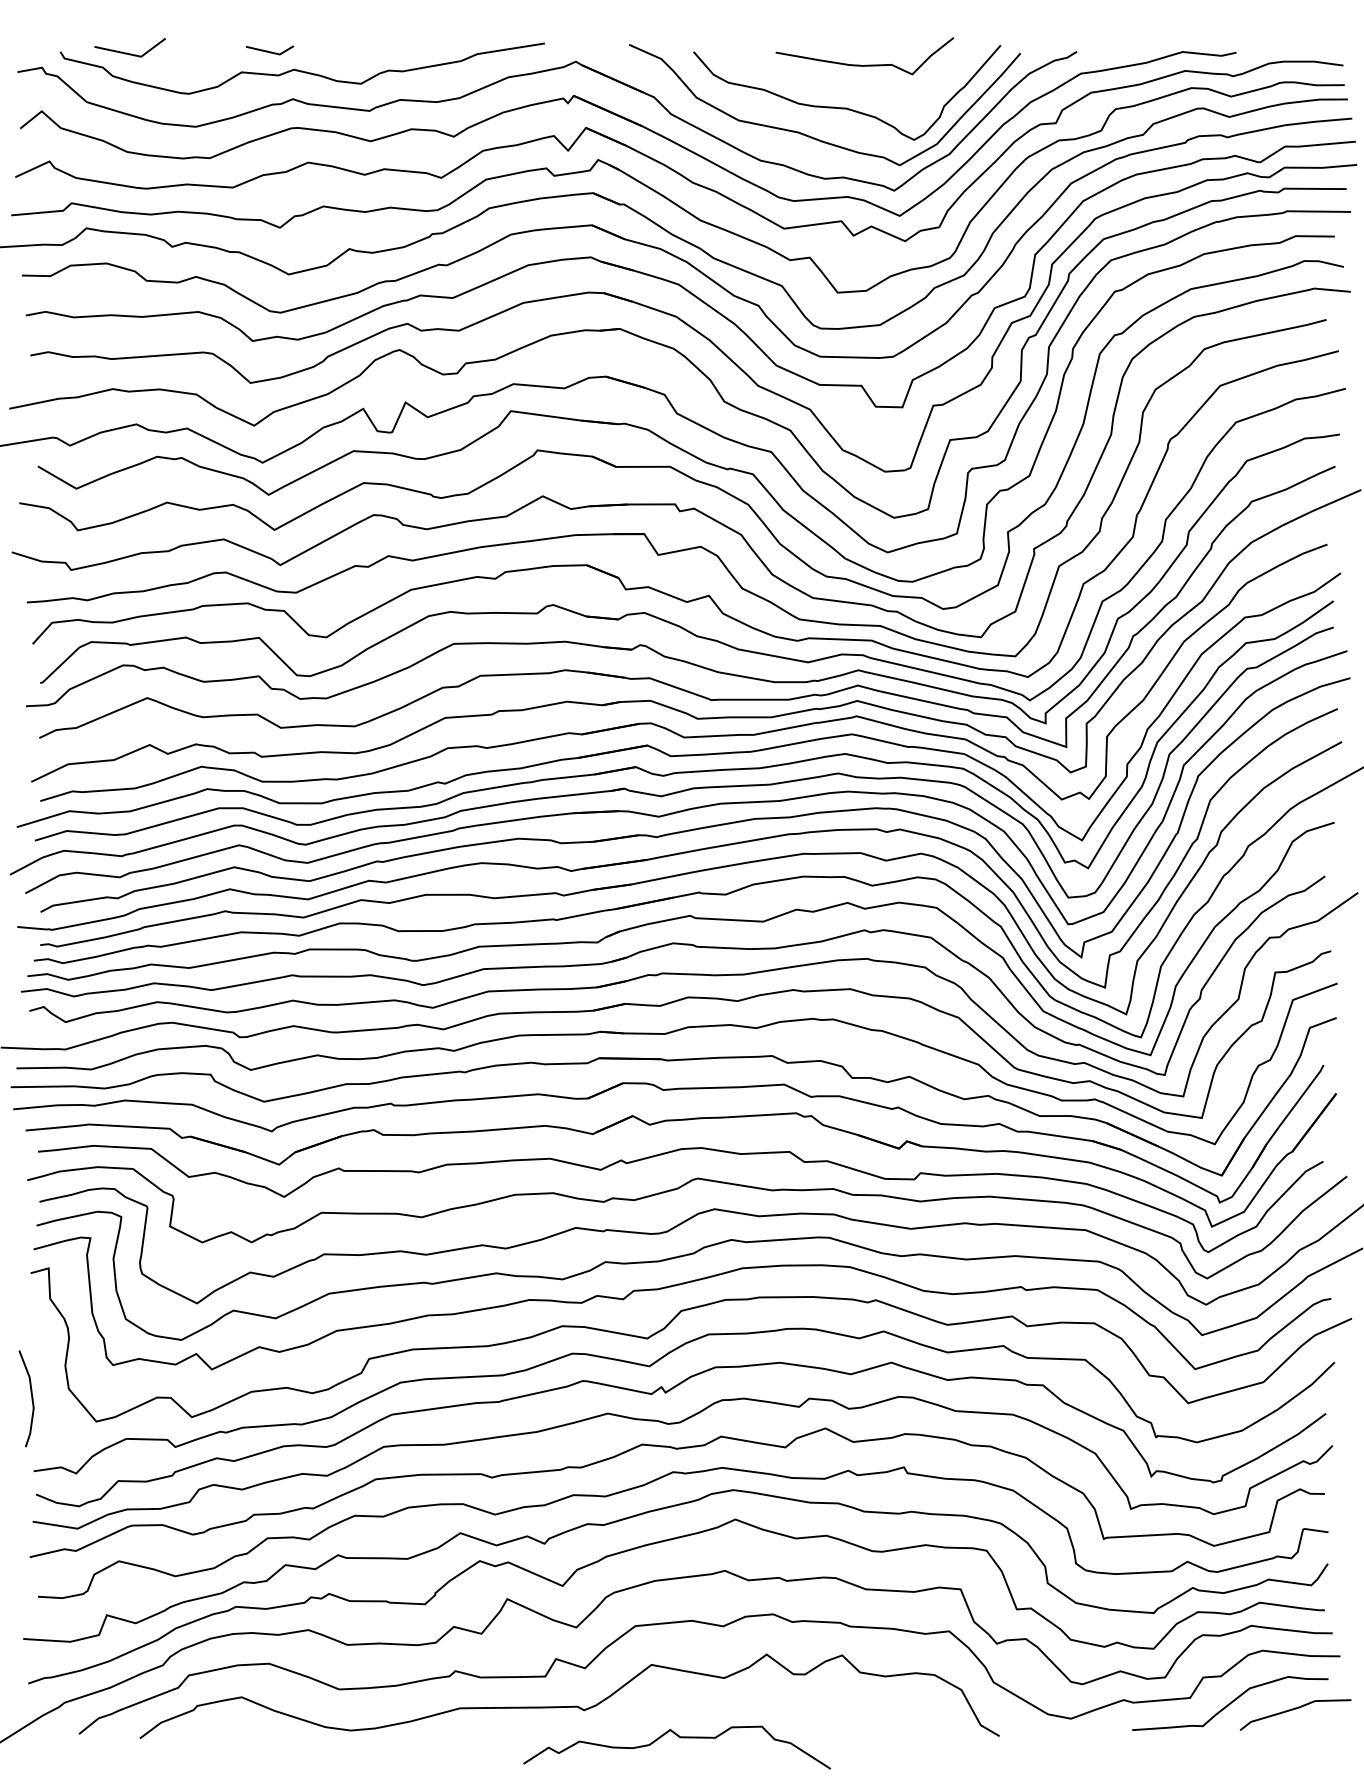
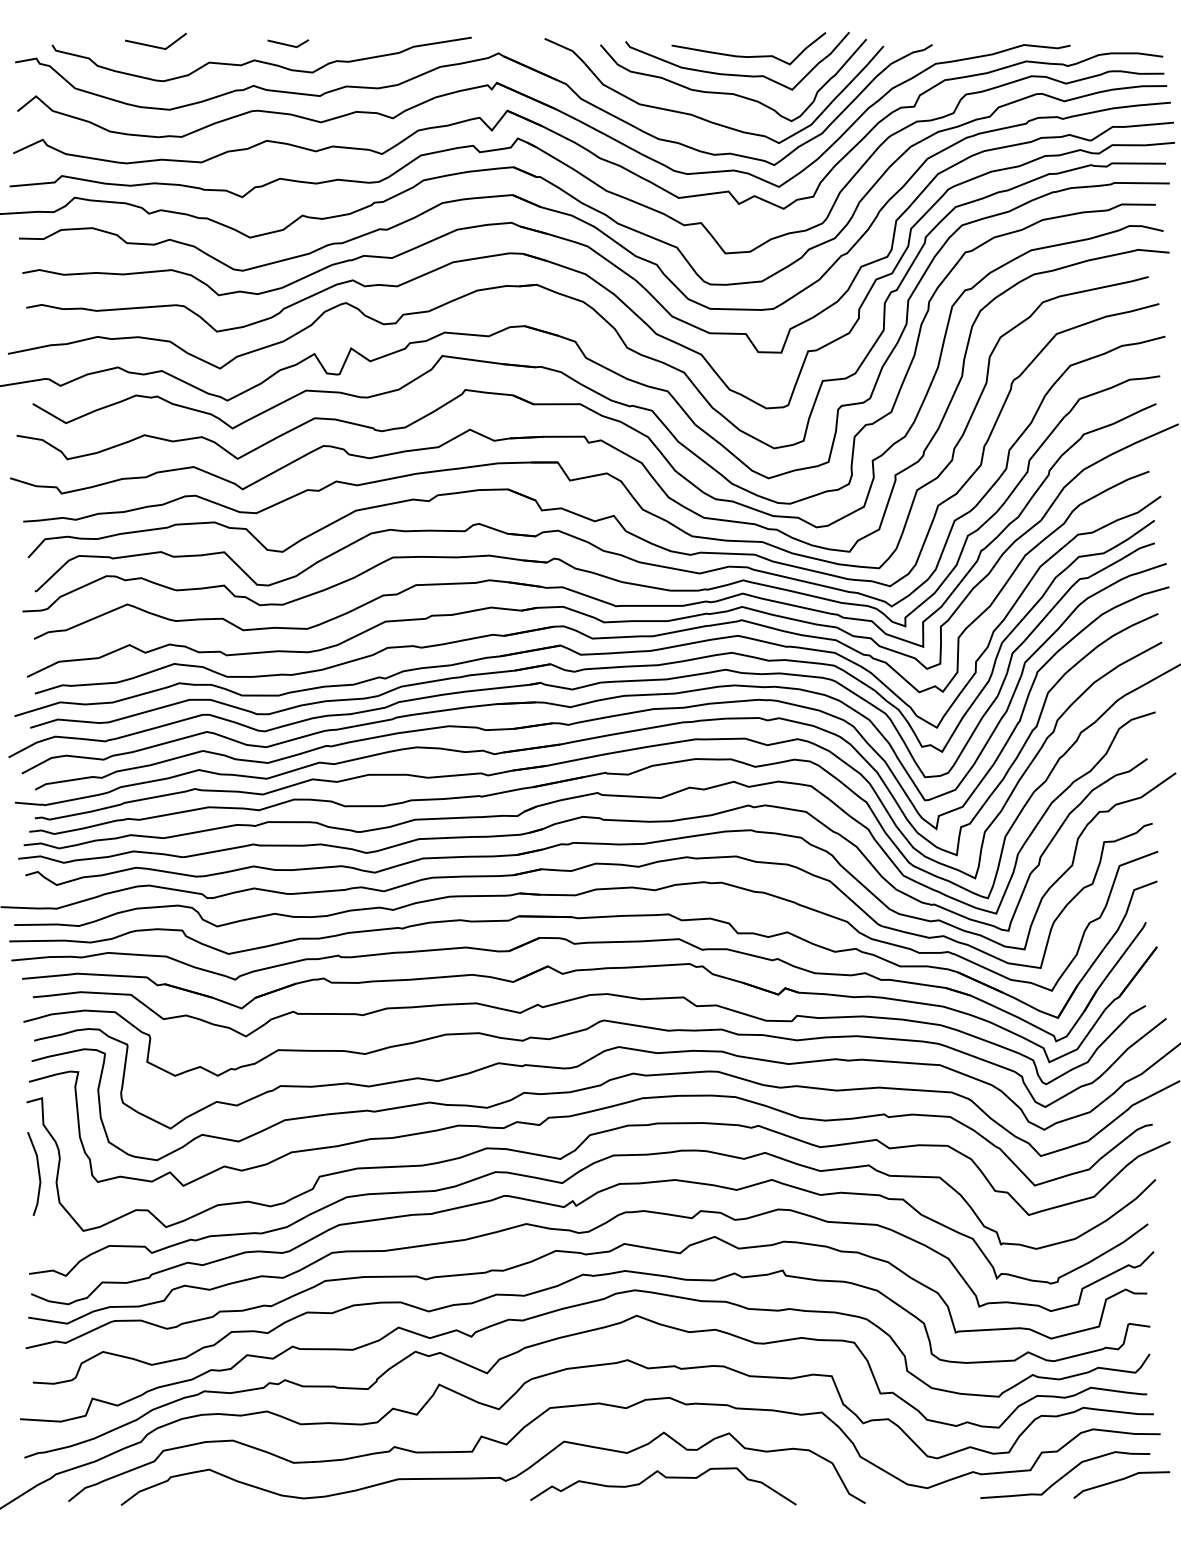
line: (269, 51) -> (287, 44), moved
line: (127, 52) -> (153, 45), moved
curve: (847, 85) -> (733, 74), added
line: (31, 1398) -> (38, 1173), moved
curve: (680, 1738) -> (666, 1478), moved

